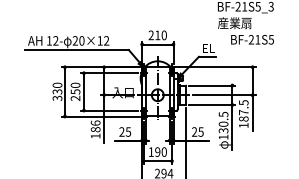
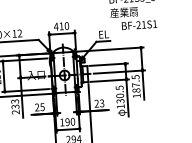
text: (151, 35) -> (56, 26), 210 -> 410
text: (270, 39) -> (154, 23), BF-21S5 -> BF-21S1
text: (95, 129) -> (15, 106), 186 -> 233
text: (200, 131) -> (101, 103), 25 -> 23

